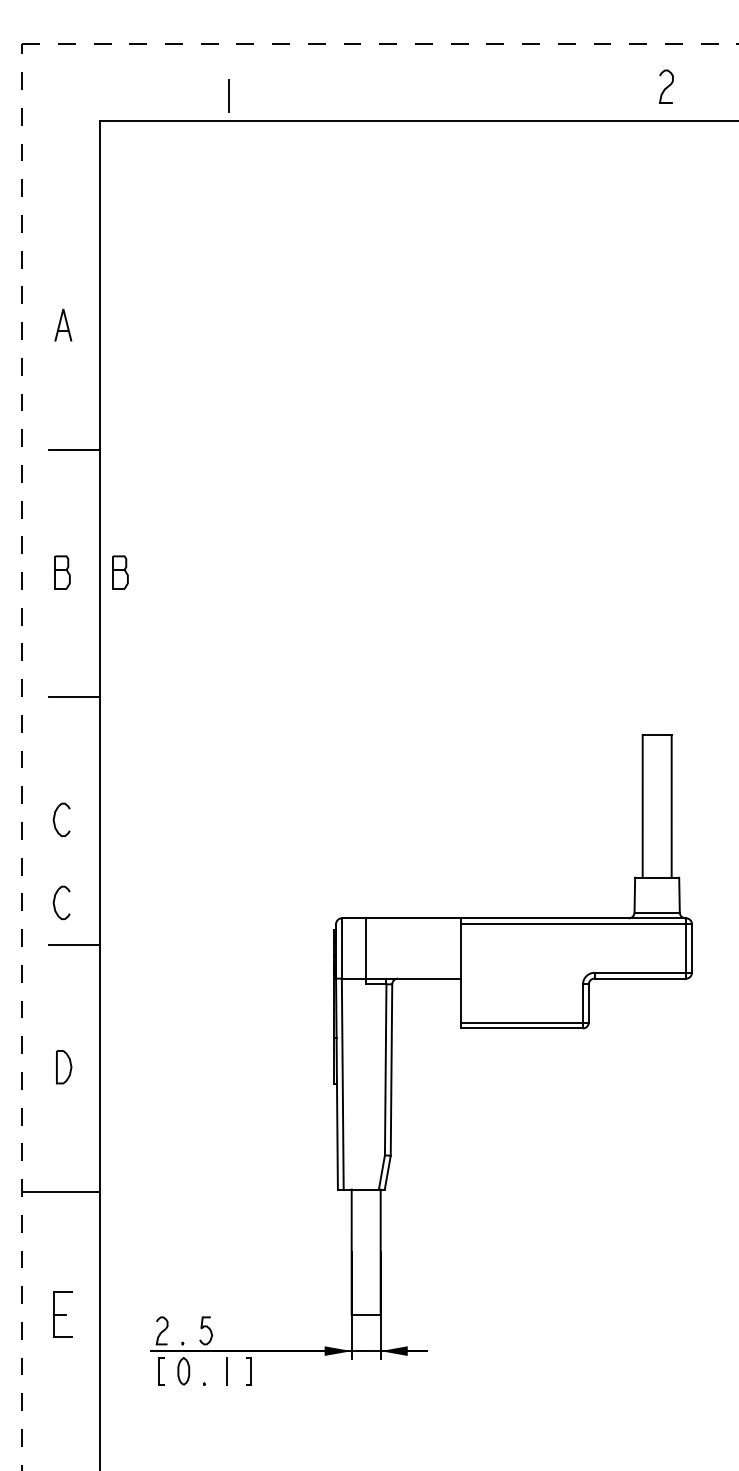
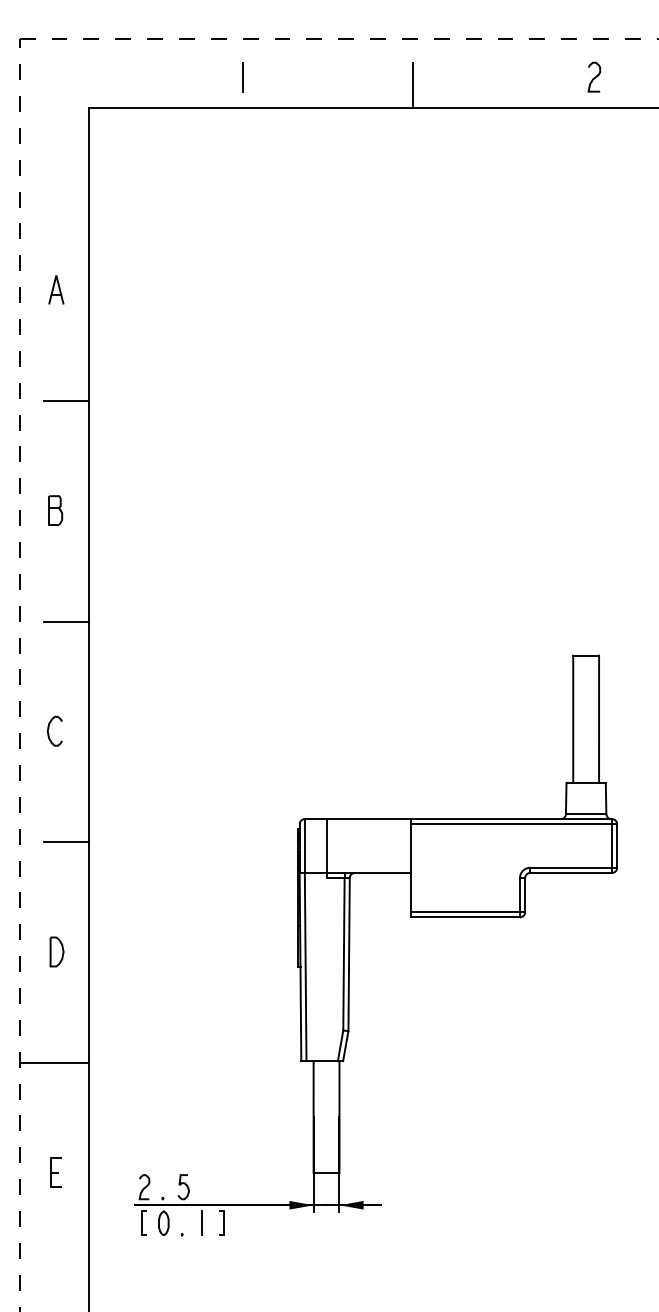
line: (228, 95) -> (242, 76), moved
line: (462, 96) -> (412, 85), added
part: (120, 572) -> (107, 510), removed
part: (55, 899) -> (49, 802), removed
part: (62, 1314) -> (55, 1172), size x0.71

